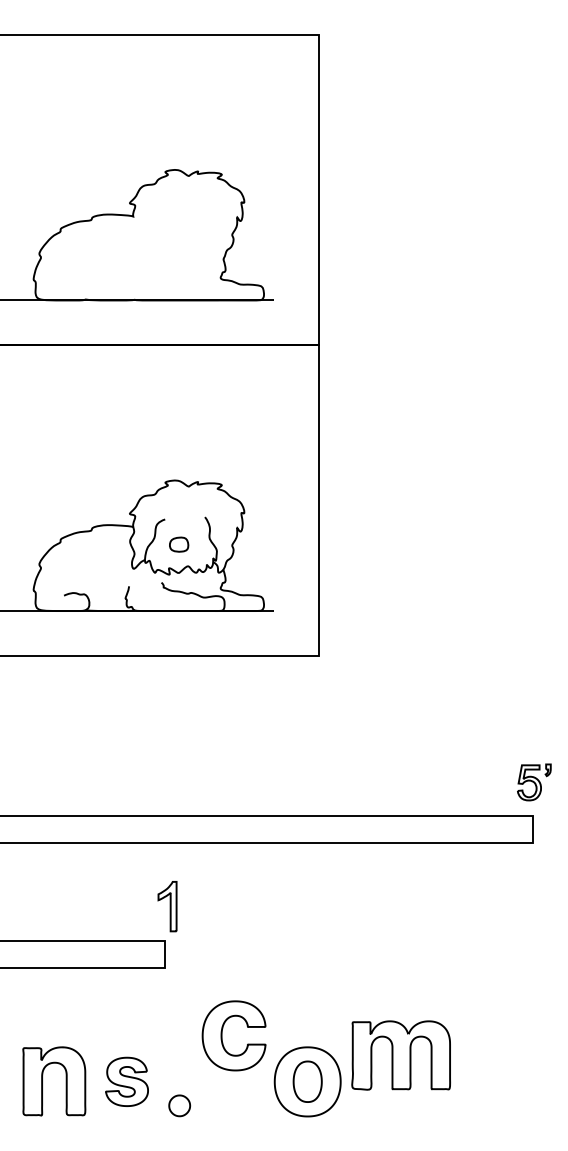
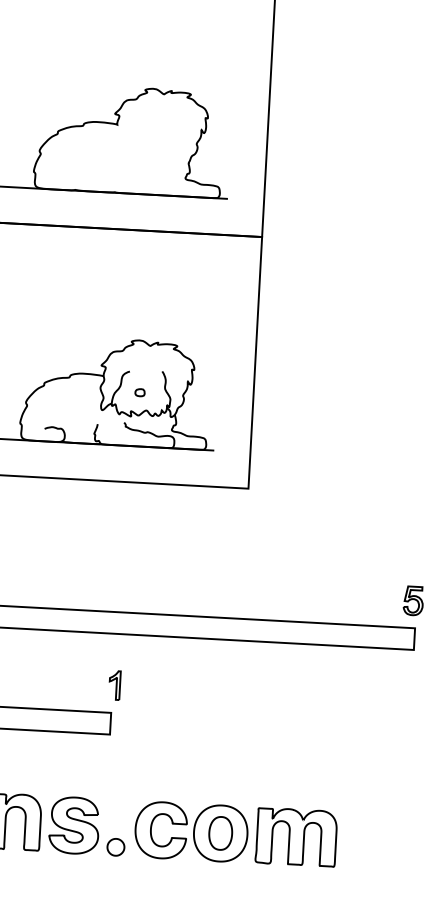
part: (178, 544) -> (139, 392), size x0.62
part: (167, 906) -> (114, 685), size x0.71
part: (222, 1035) -> (151, 829), moved
part: (400, 1055) -> (295, 837), moved
part: (126, 1081) -> (73, 825), size x1.43

